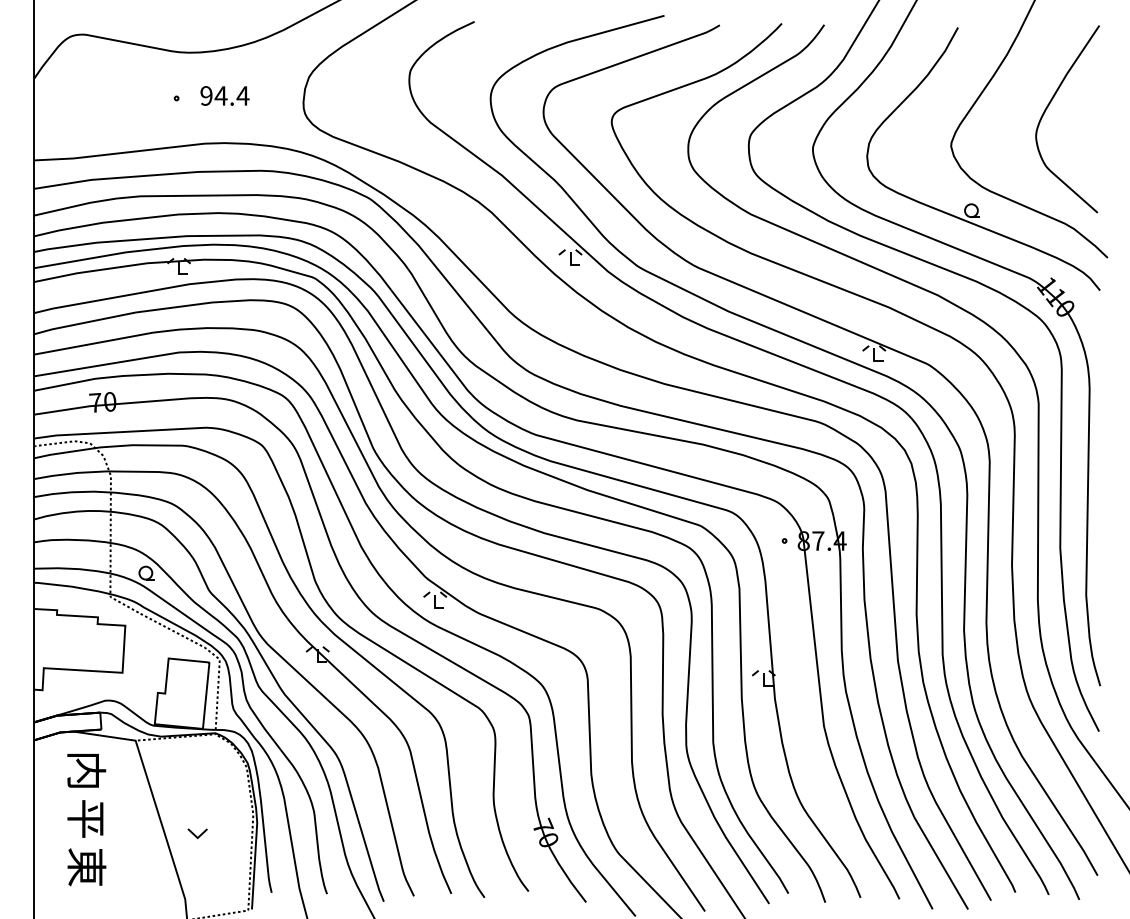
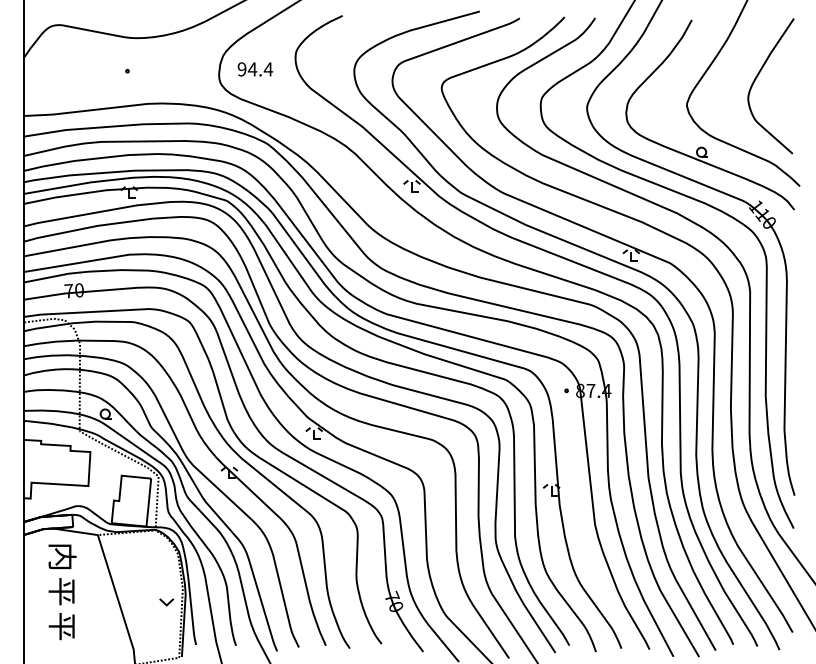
text: (225, 96) -> (255, 69), moved
part: (197, 834) -> (166, 602), moved
text: (86, 867) -> (62, 626), 東 -> 平

